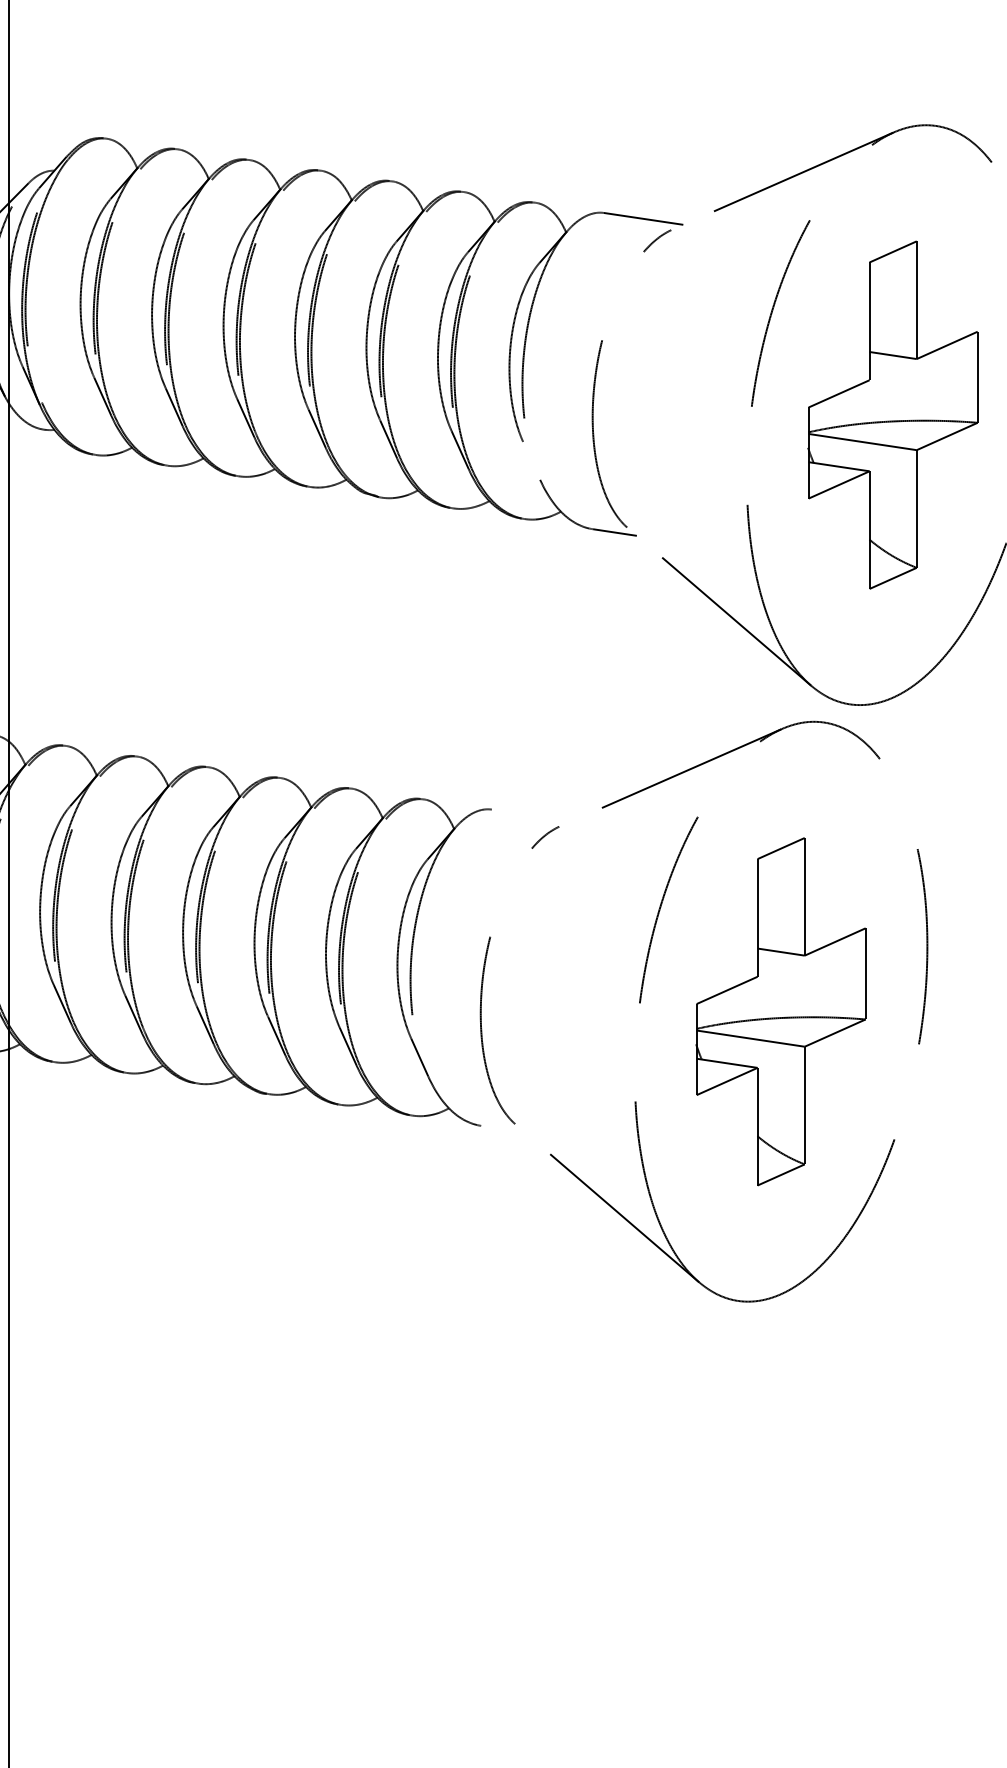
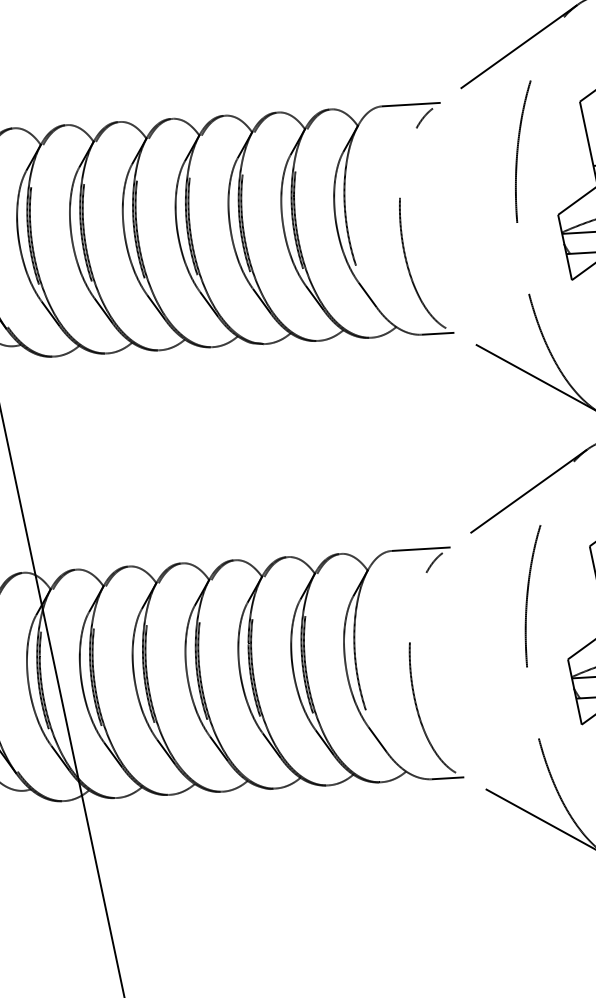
line: (531, 460) -> (367, 294), added
line: (531, 815) -> (421, 549), added
line: (502, 1128) -> (447, 777), added

